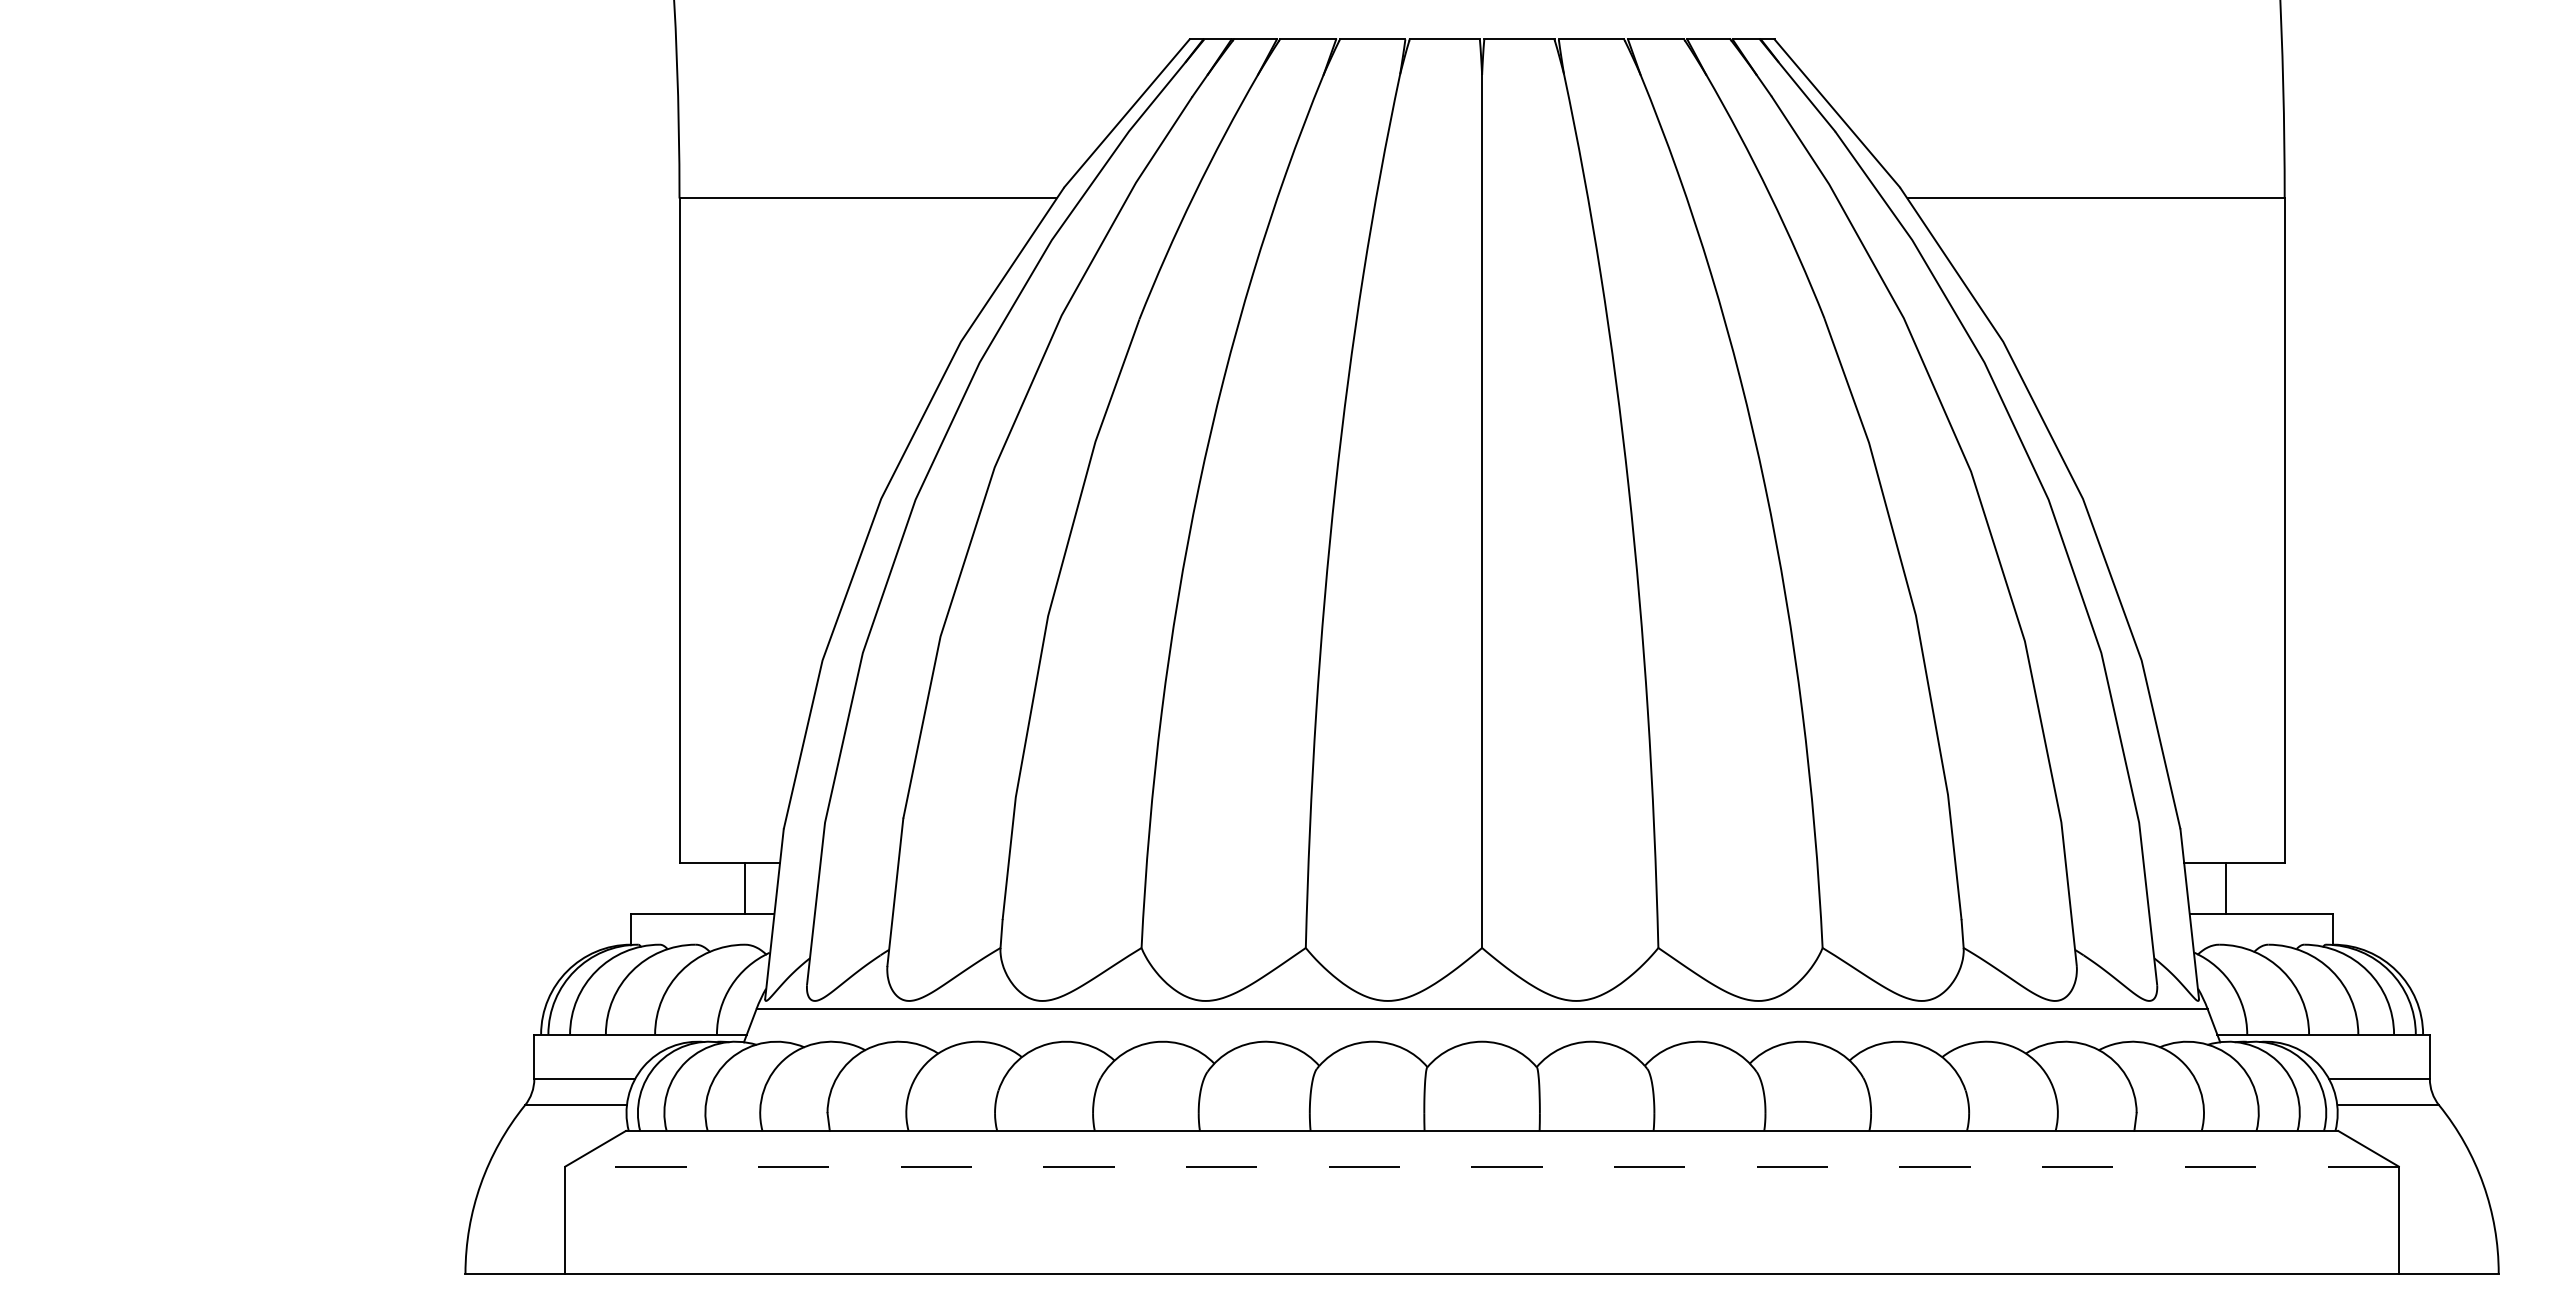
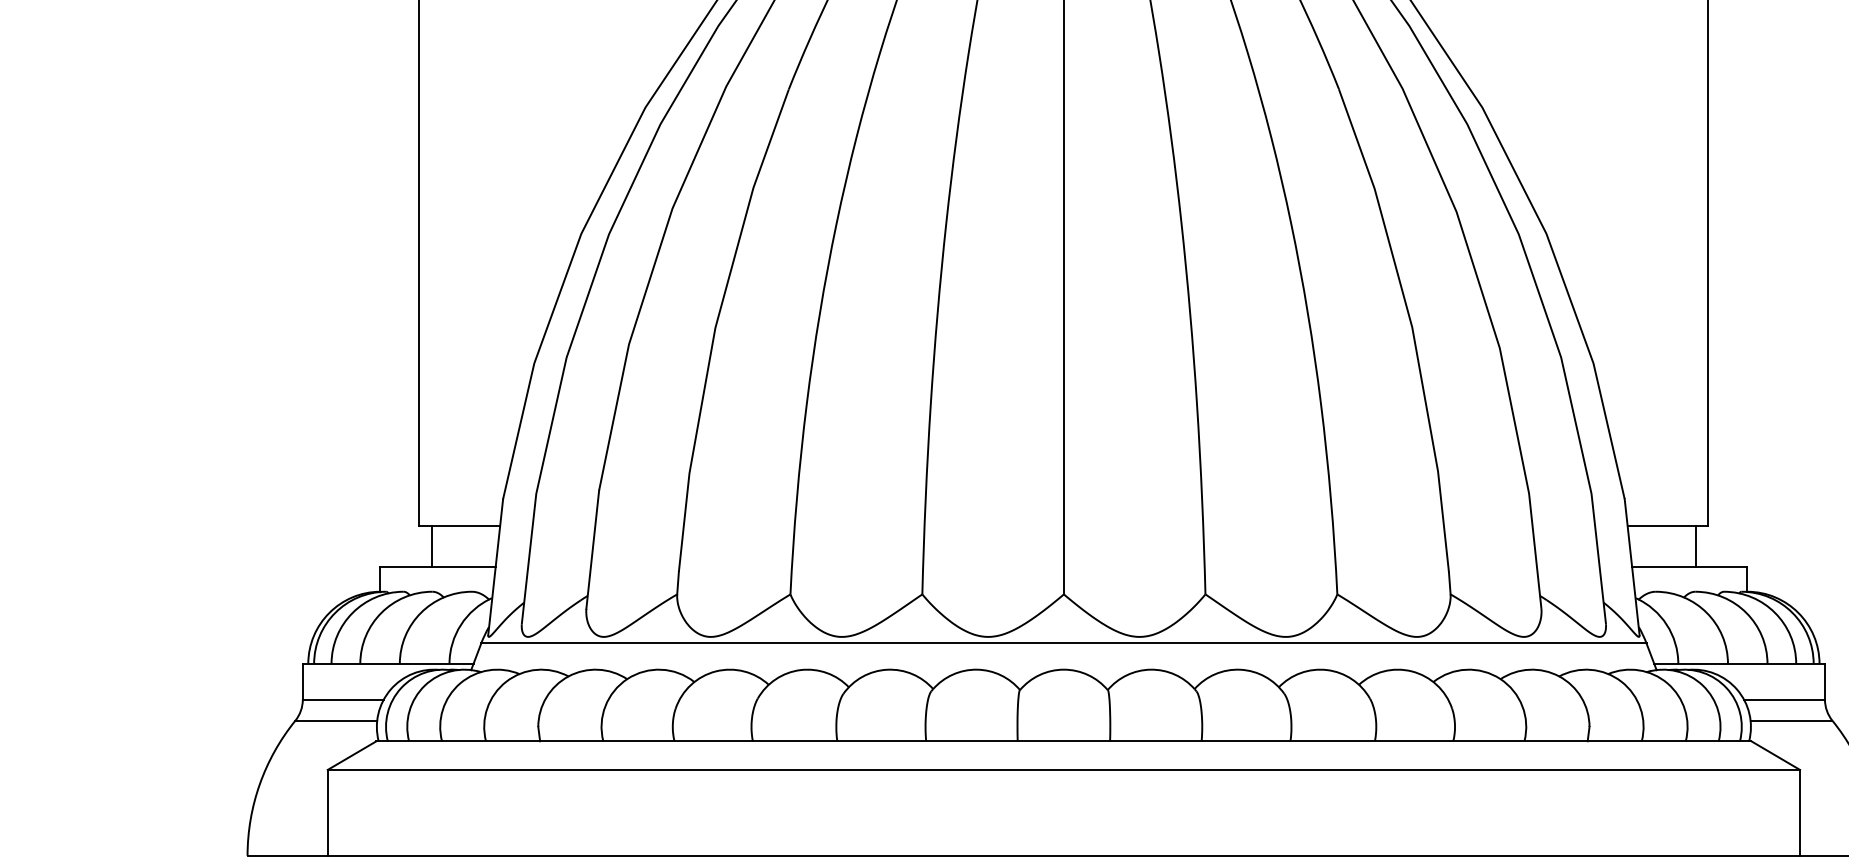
line: (744, 888) -> (432, 546), moved
line: (2225, 888) -> (1695, 546), moved
line: (1482, 1166) -> (1064, 769), dashed -> solid

